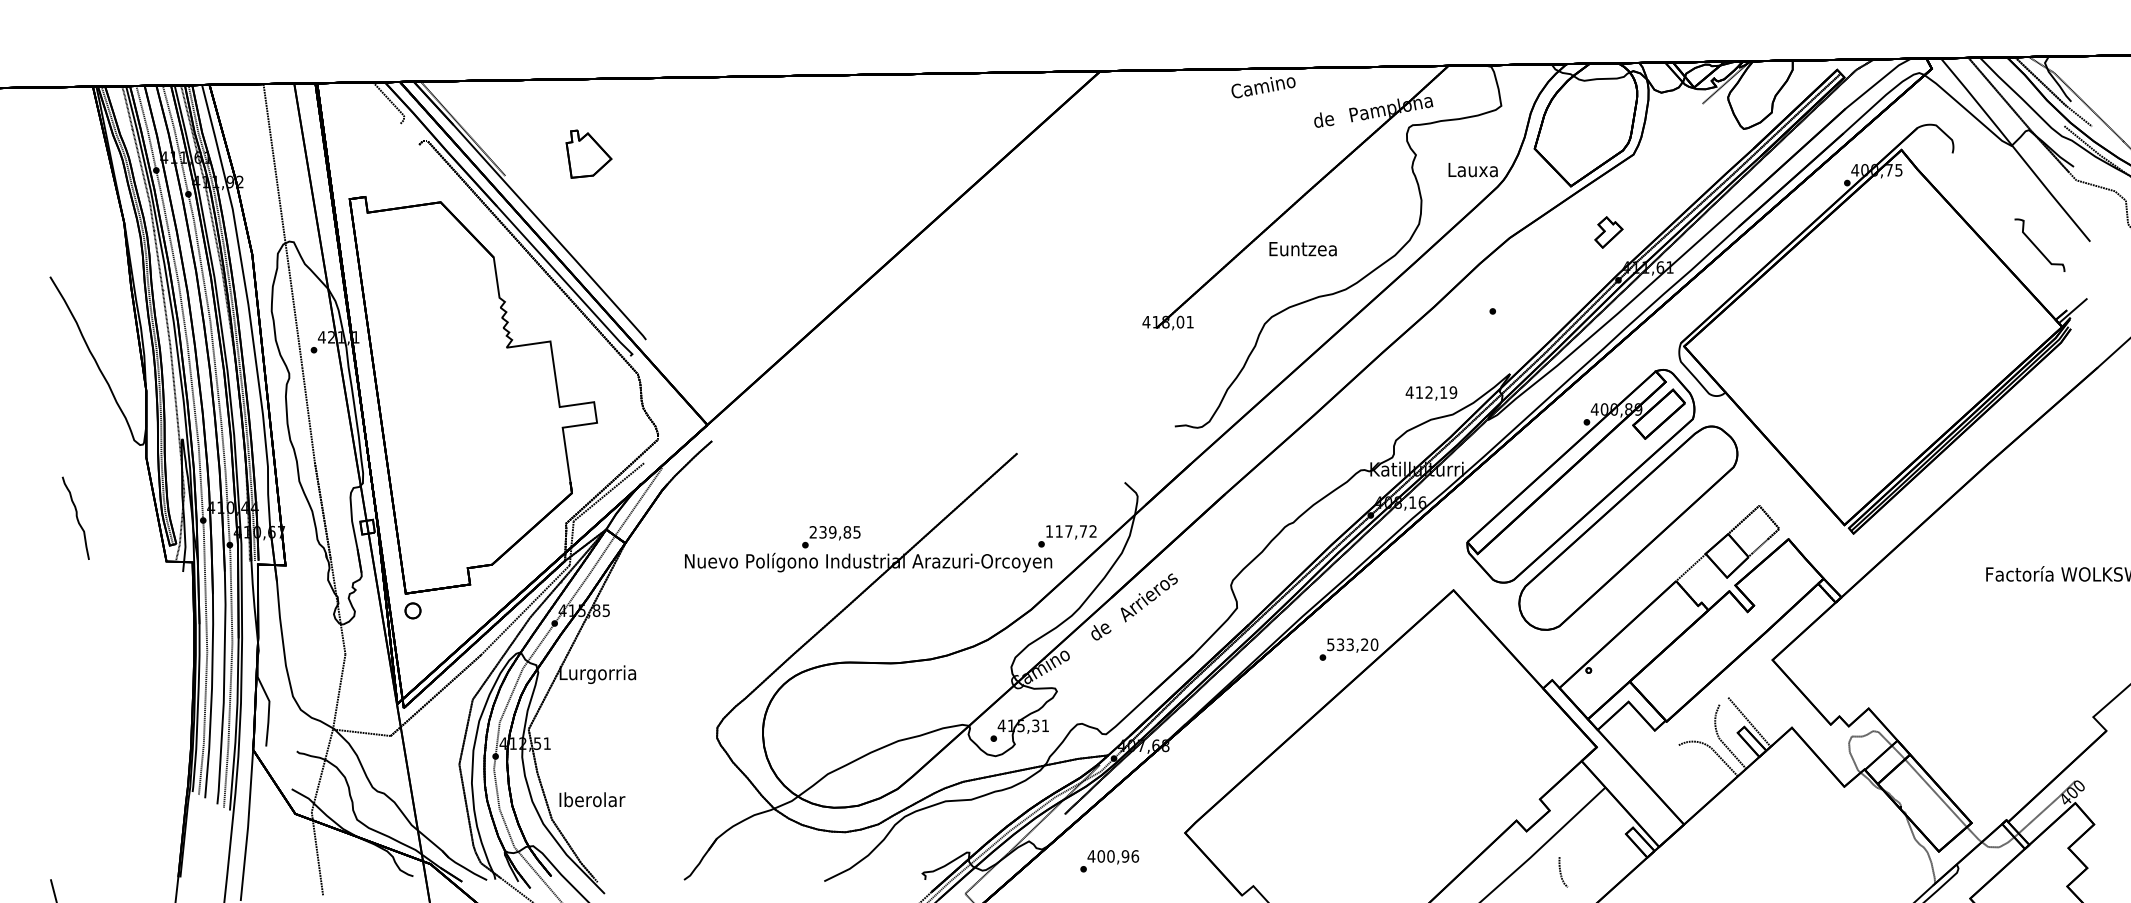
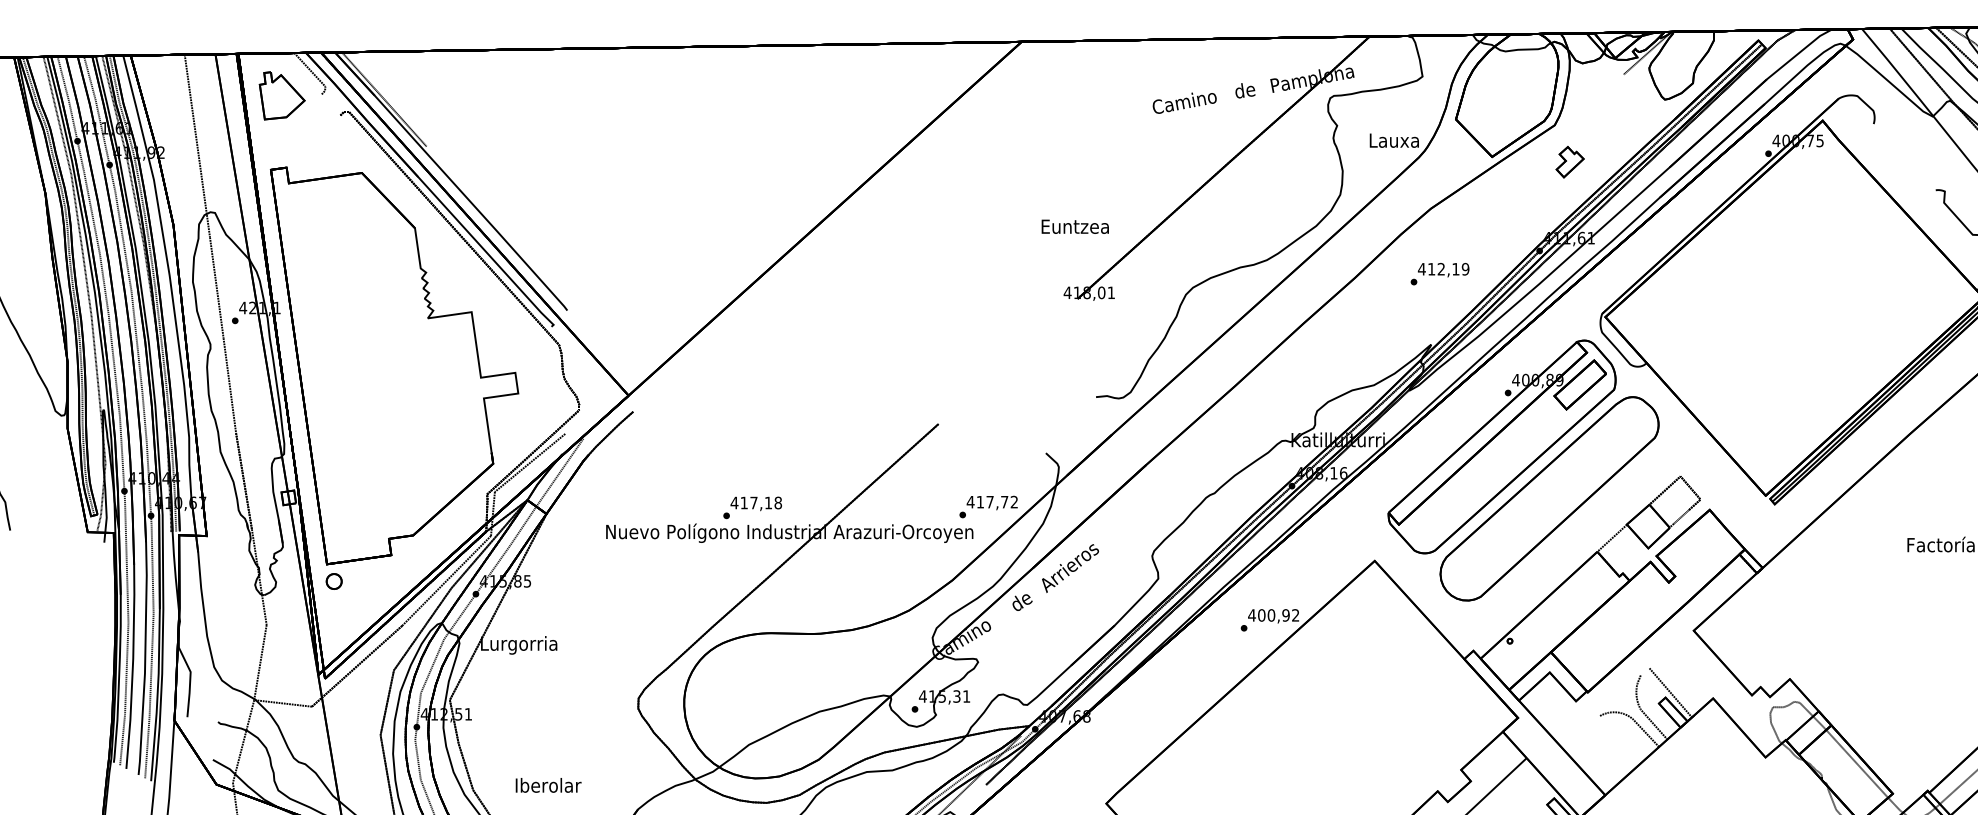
text: (1263, 87) -> (1184, 103), moved
part: (588, 153) -> (281, 95), moved
part: (1608, 232) -> (1569, 162), moved
text: (1302, 249) -> (1074, 227), moved
text: (1431, 393) -> (1443, 270), moved
text: (1049, 531) -> (970, 502), 117,72 -> 417,72
text: (834, 532) -> (755, 503), 239,85 -> 417,18
text: (1352, 644) -> (1273, 615), 533,20 -> 400,92
text: (592, 799) -> (548, 785), moved

